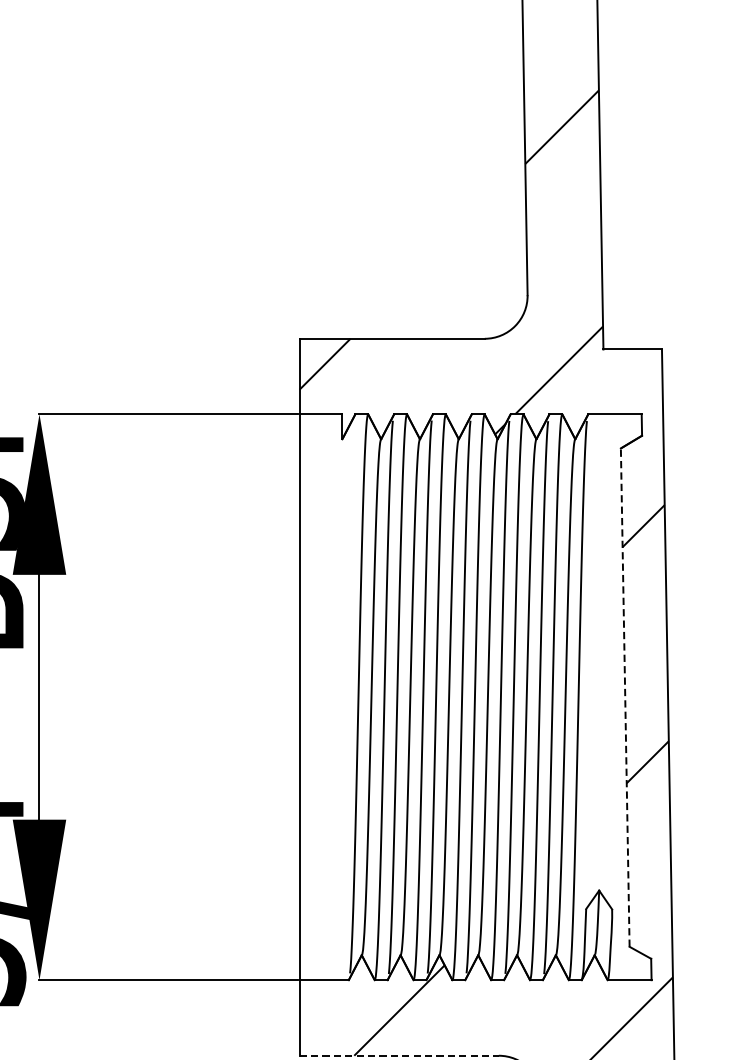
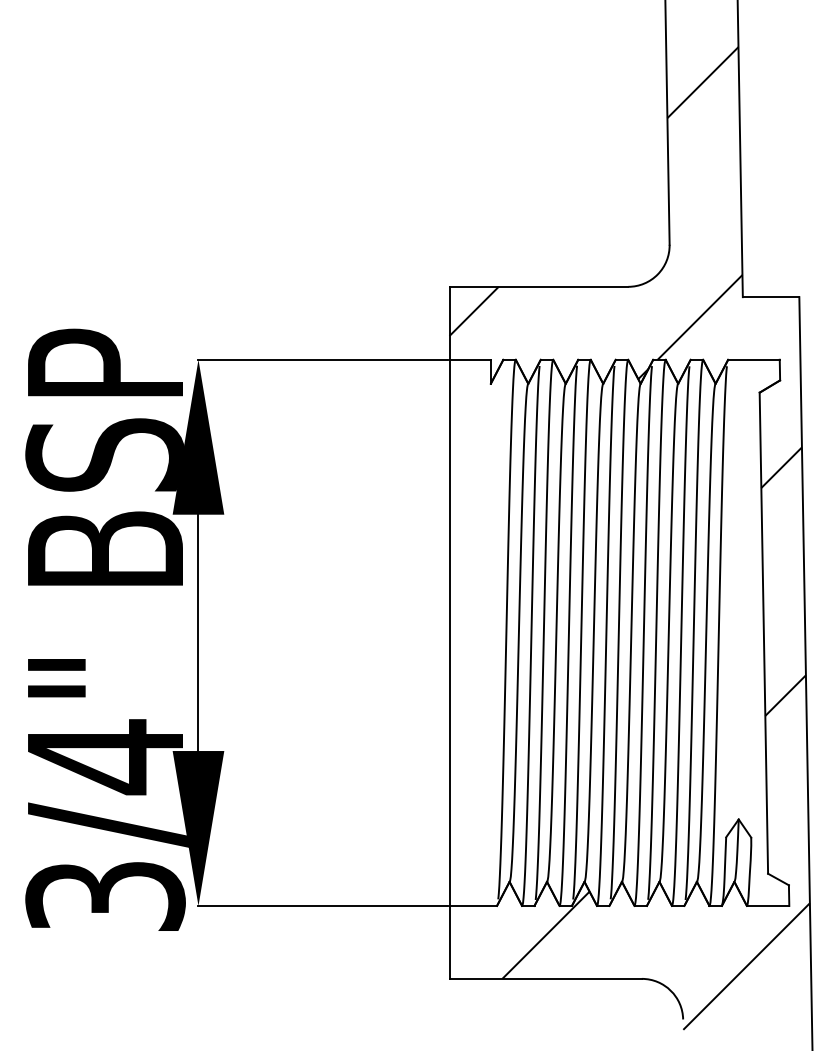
line: (624, 697) -> (763, 633), dashed -> solid
line: (400, 1055) -> (546, 978), dashed -> solid

